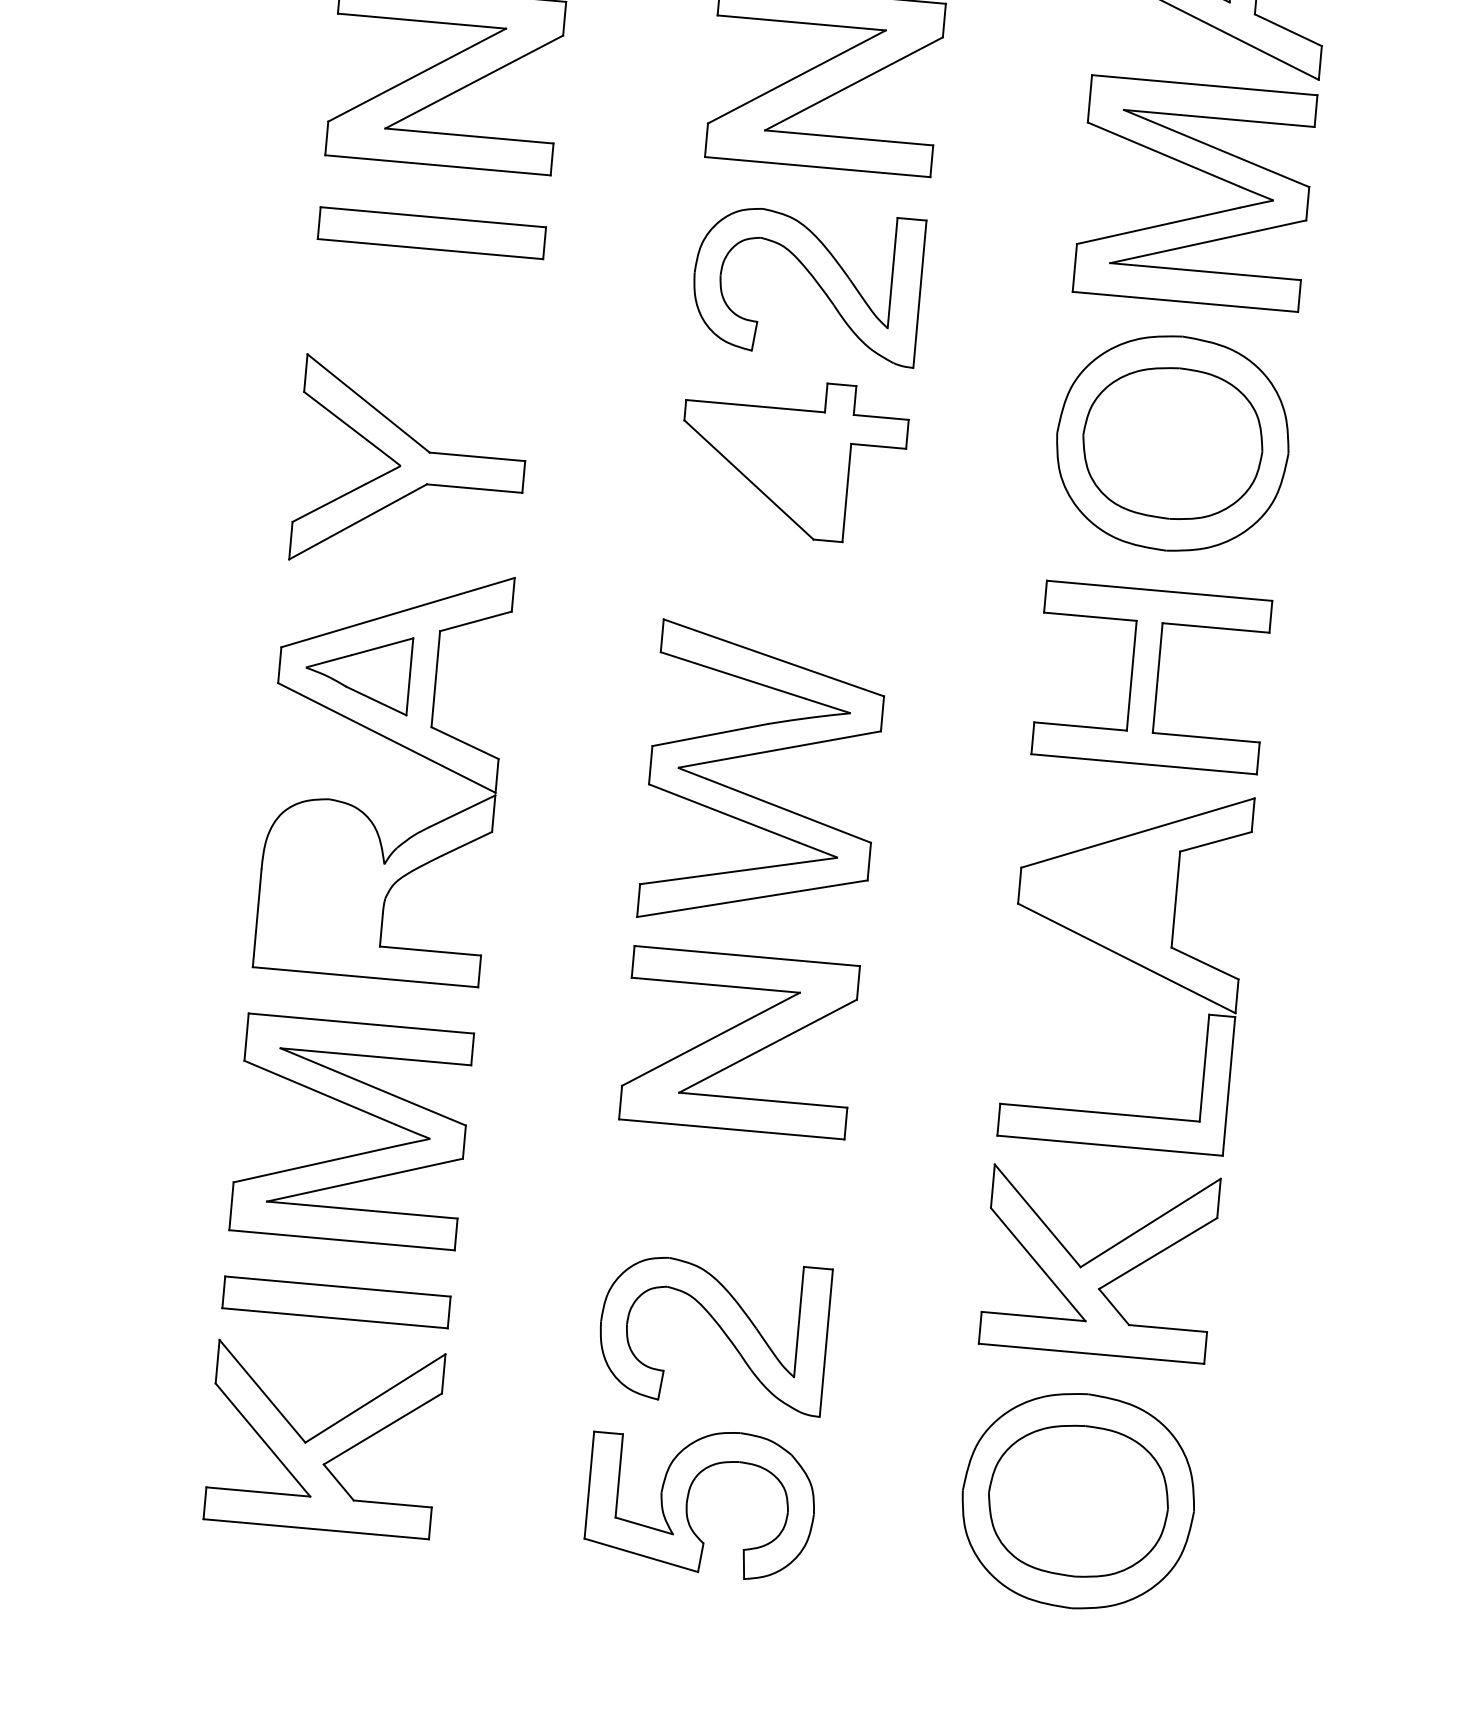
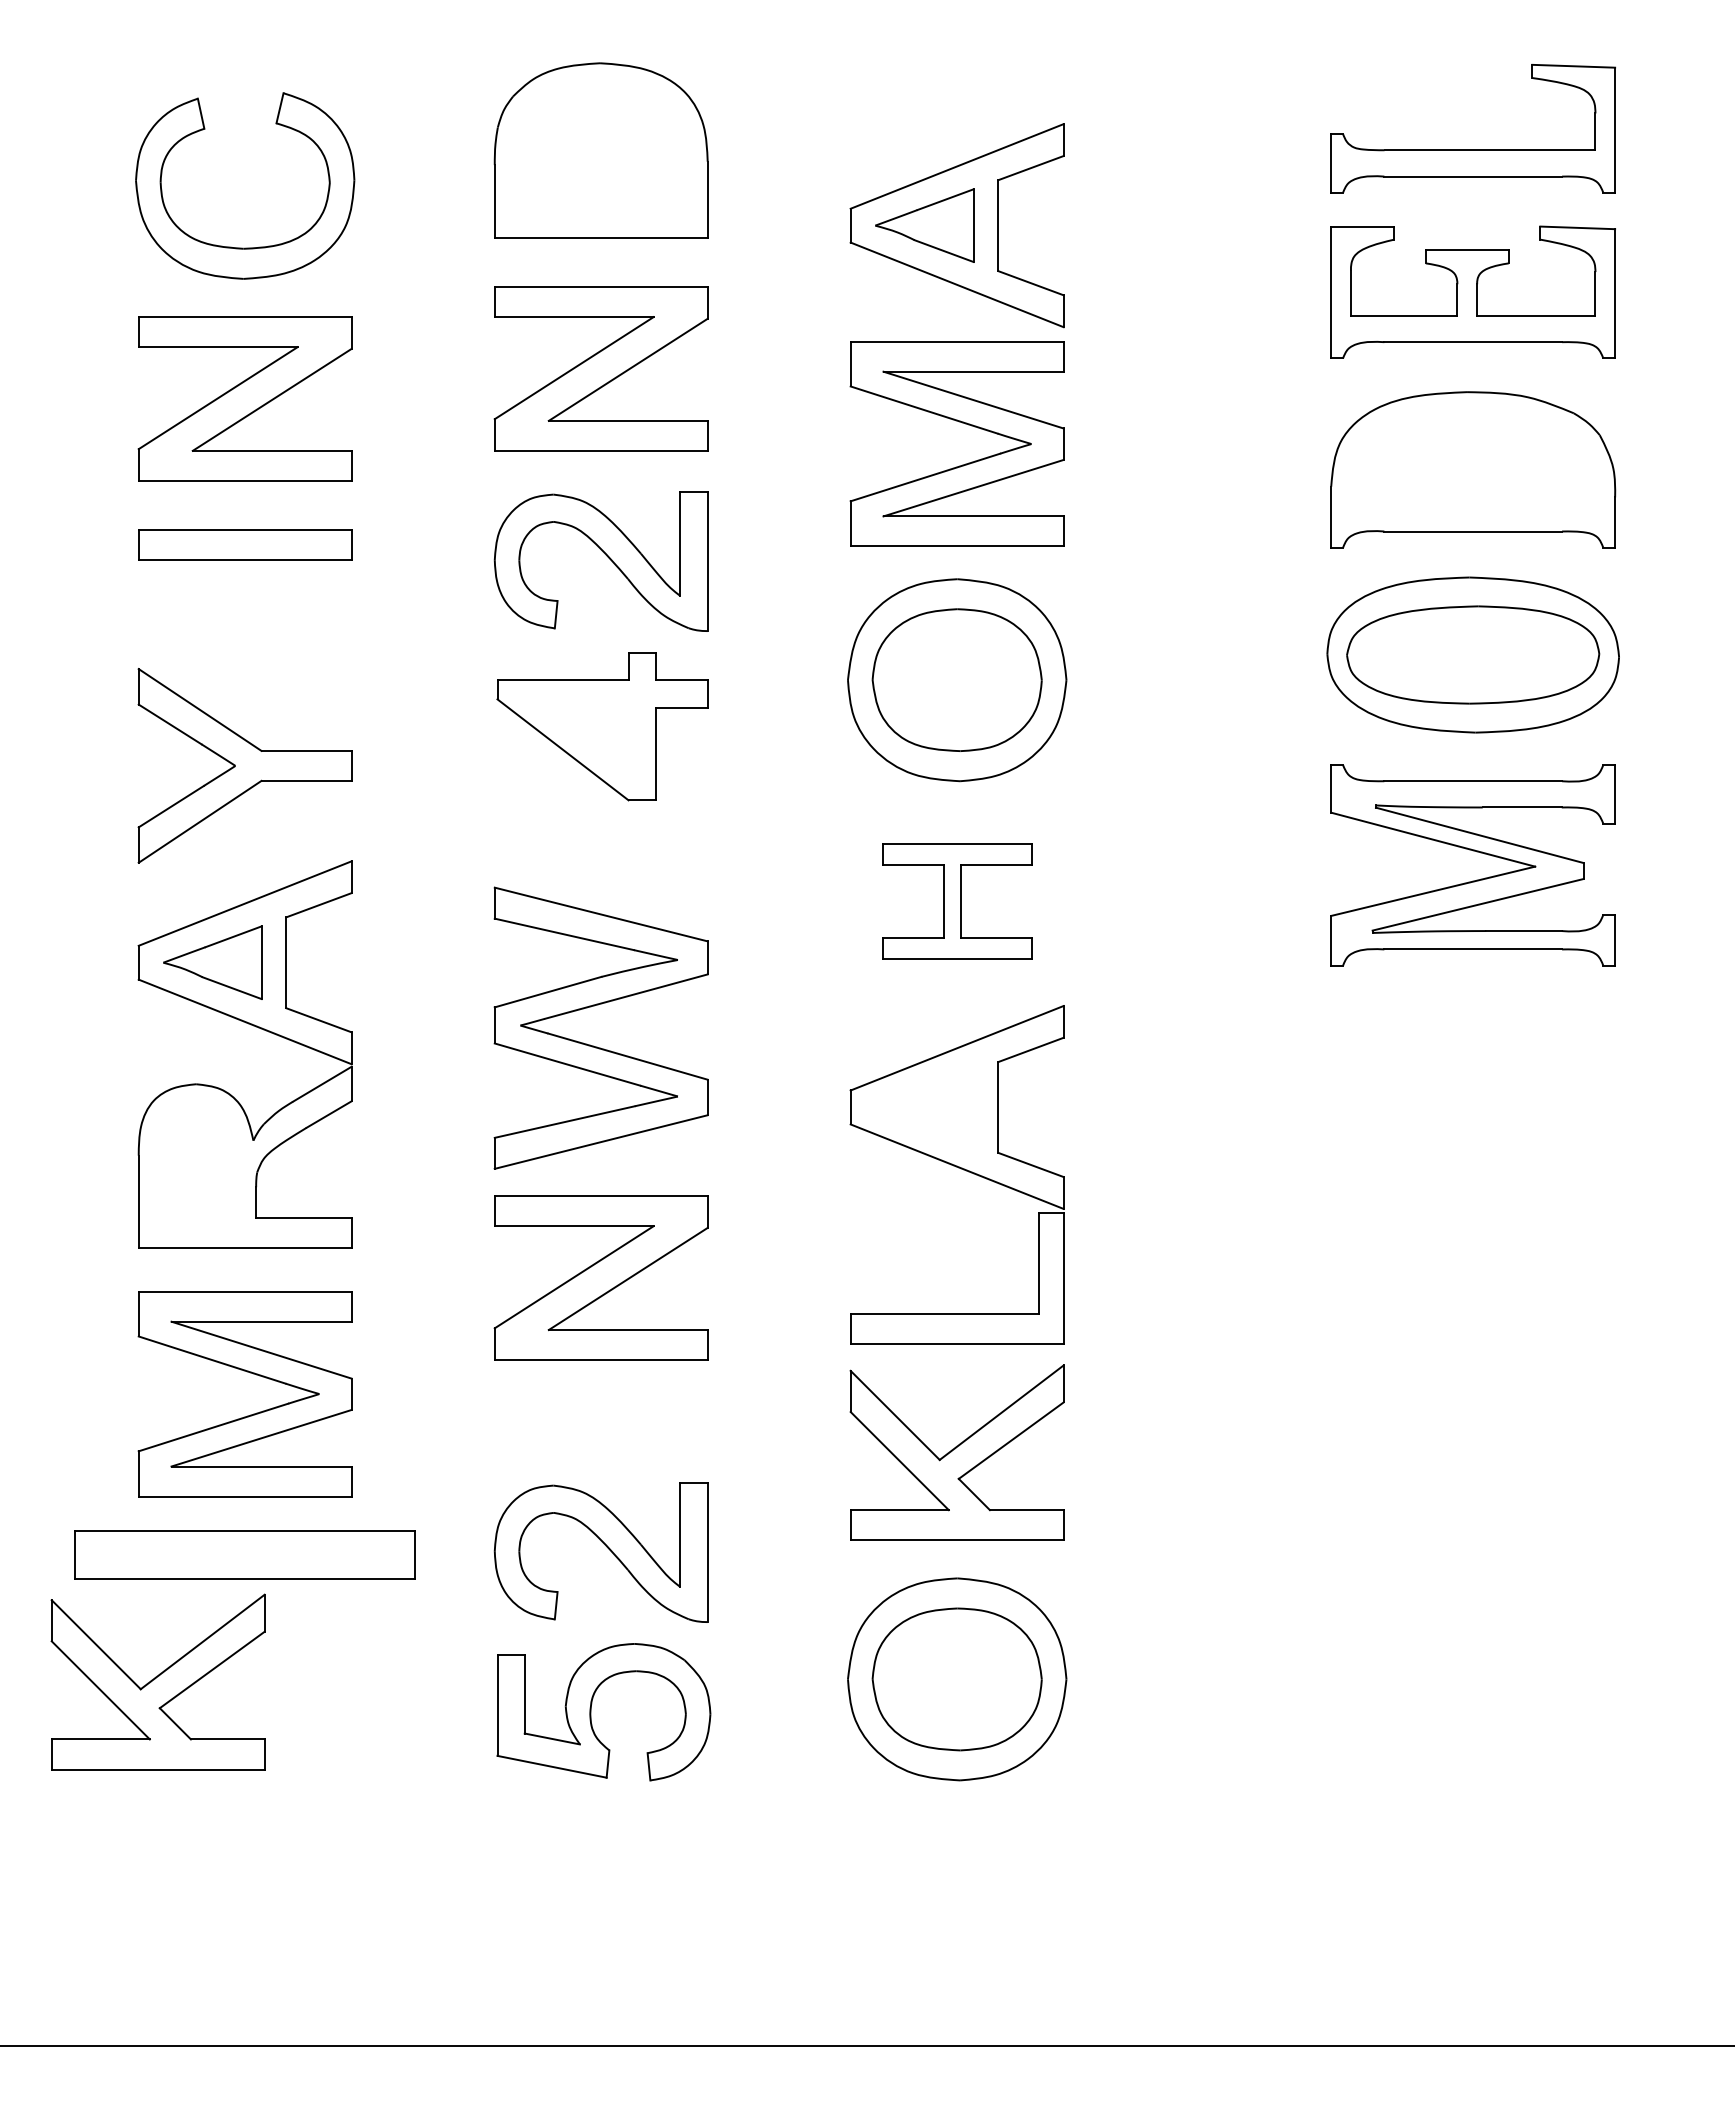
part: (1152, 676) -> (957, 900), size x0.7
part: (336, 1301) -> (245, 1554), size x1.6
part: (323, 1436) -> (157, 1681), moved

